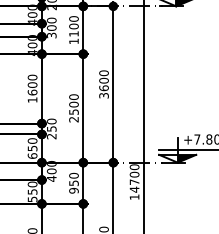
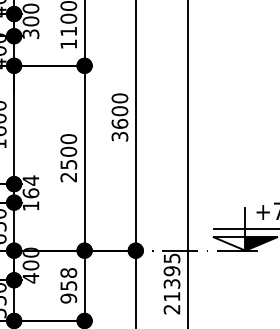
text: (51, 128) -> (30, 192), 250 -> 164
text: (73, 175) -> (67, 272), 950 -> 958
text: (134, 181) -> (171, 282), 14700 -> 21395

